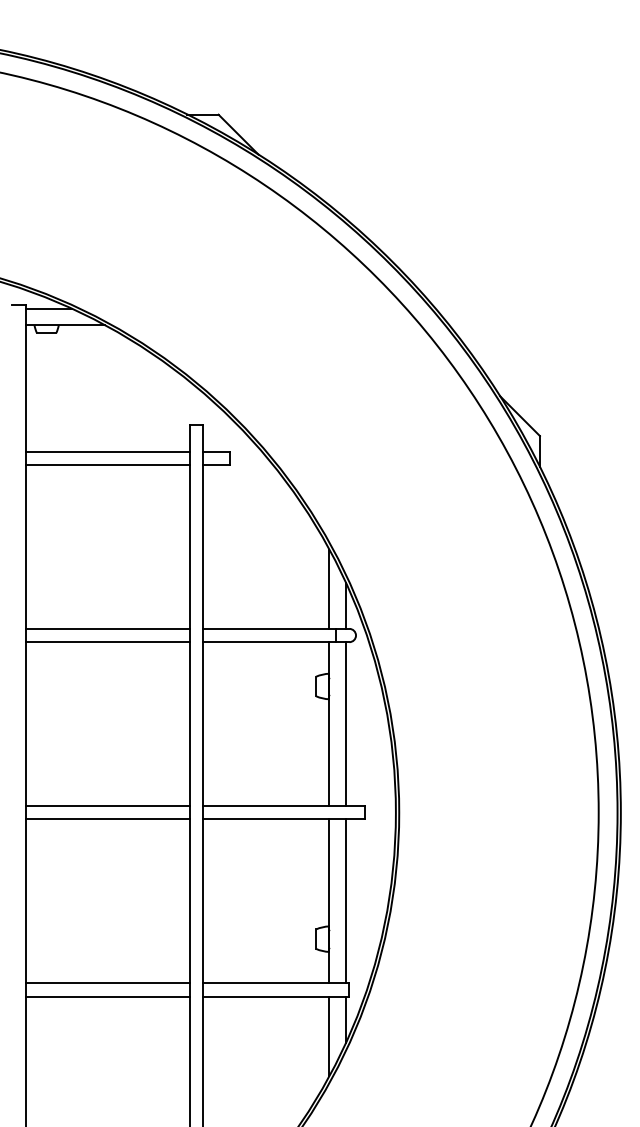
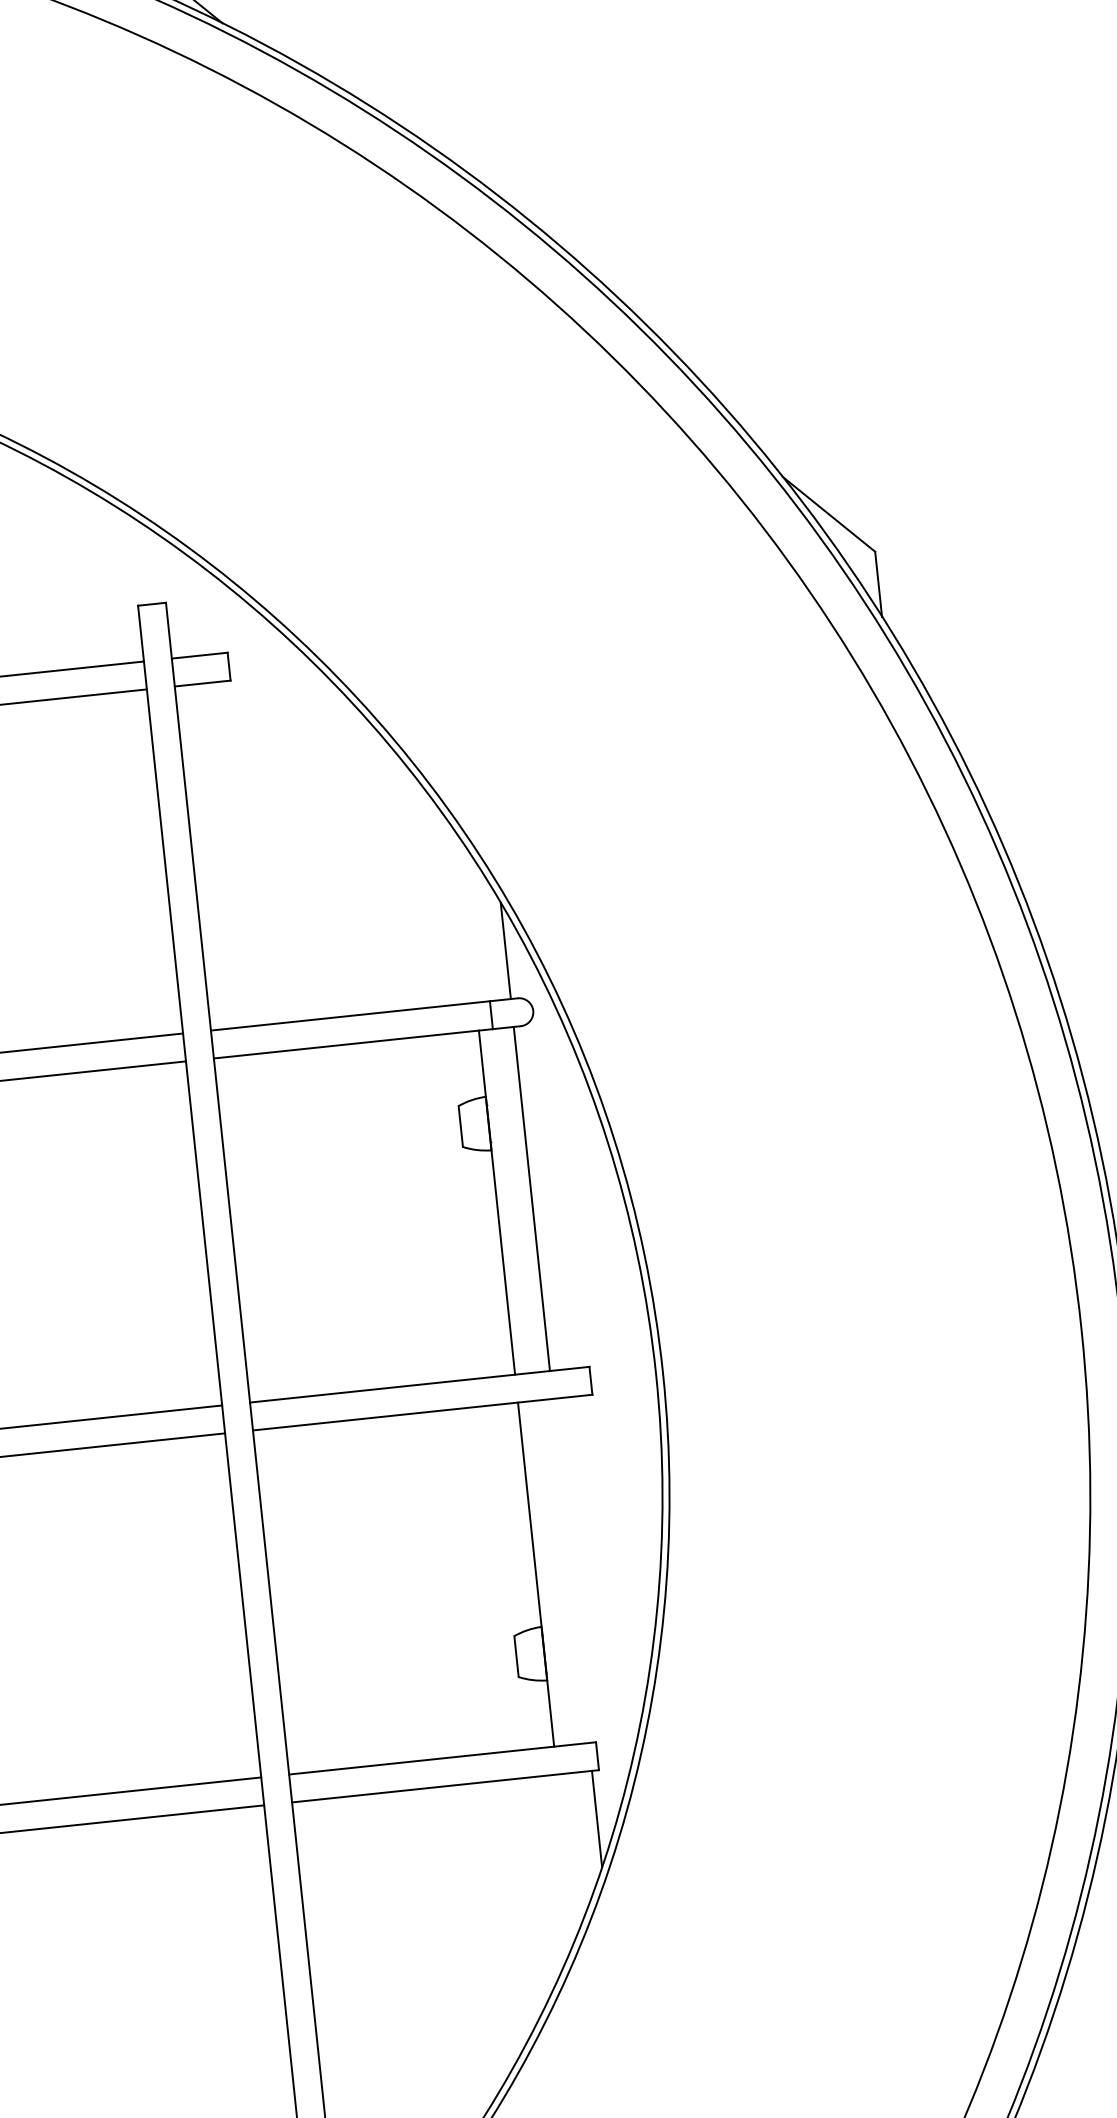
line: (329, 588) -> (467, 917), removed
line: (346, 901) -> (571, 1570), removed
line: (329, 1036) -> (566, 1857), removed

